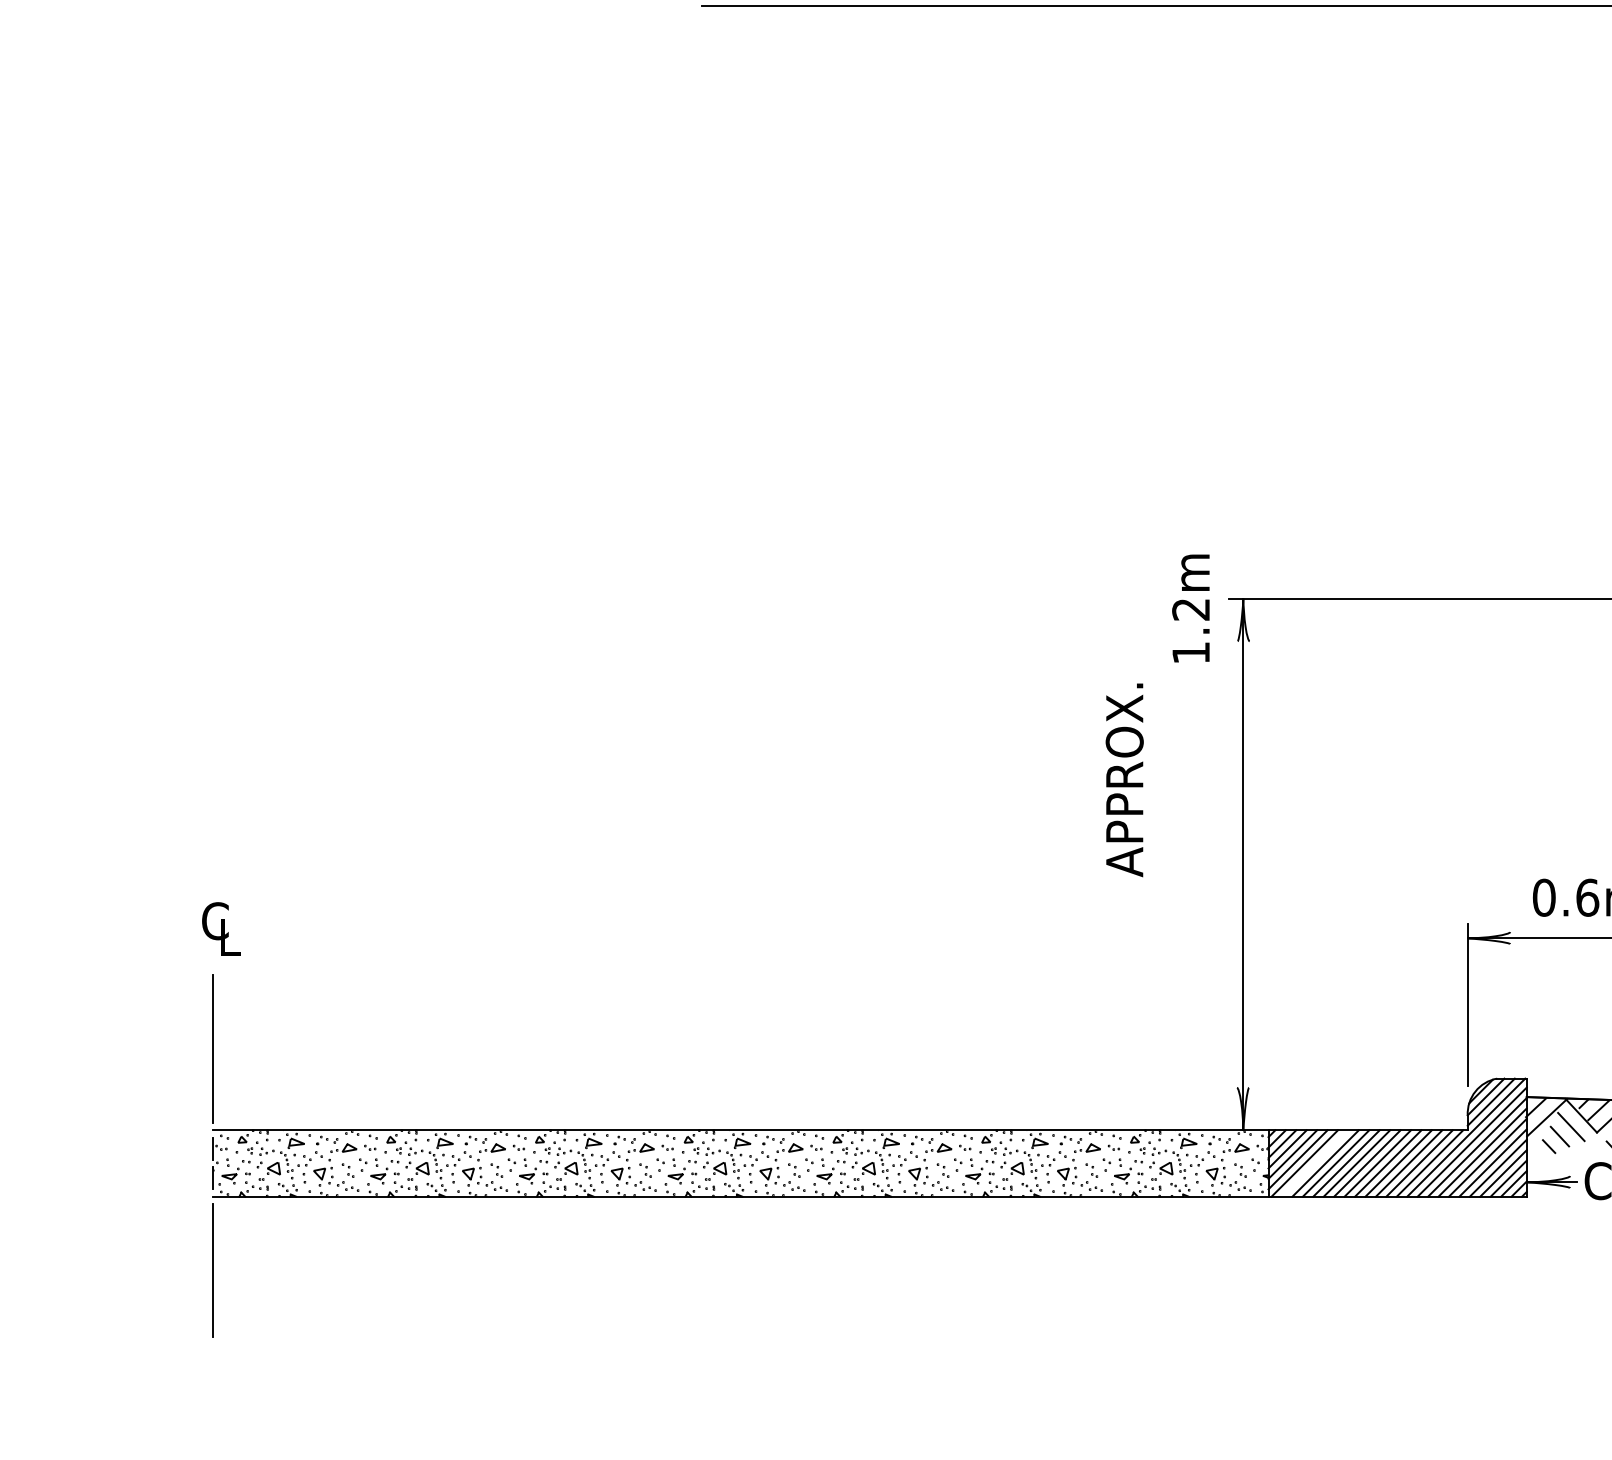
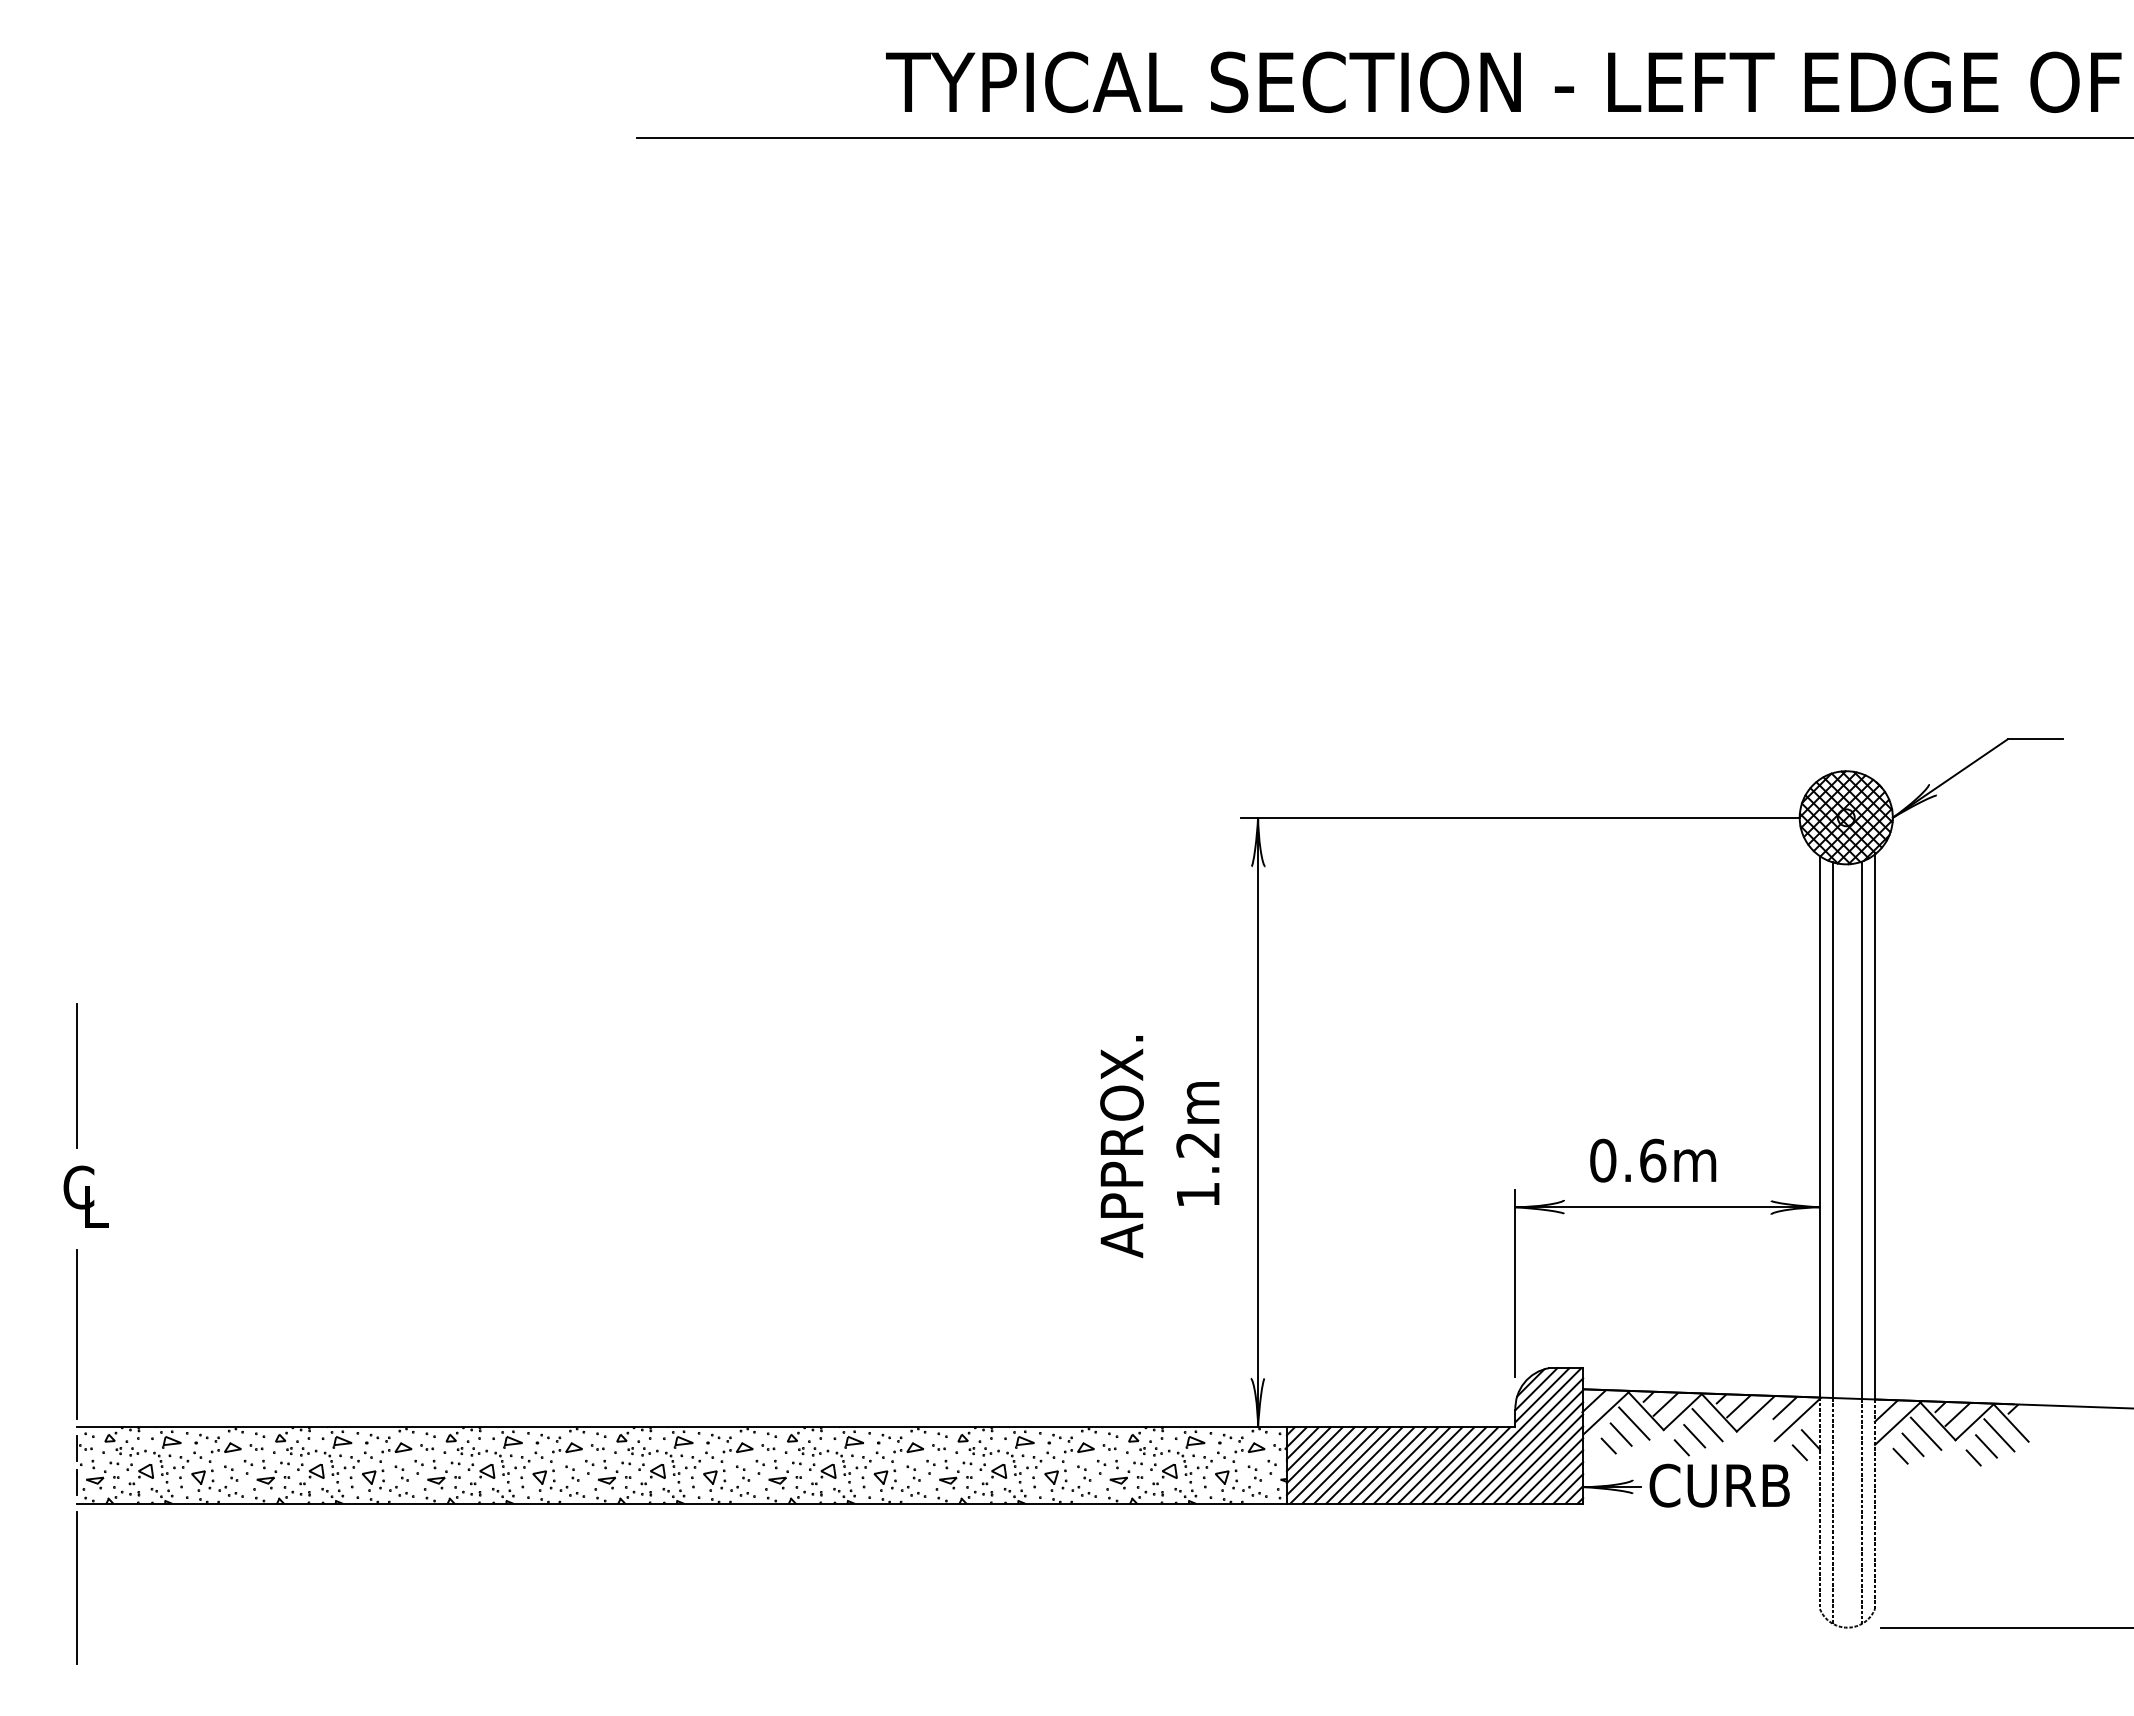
text: (1190, 608) -> (1197, 1143), moved
text: (1124, 780) -> (1121, 1147), moved
line: (213, 824) -> (76, 1076), added
line: (1315, 1163) -> (1340, 1465), added

